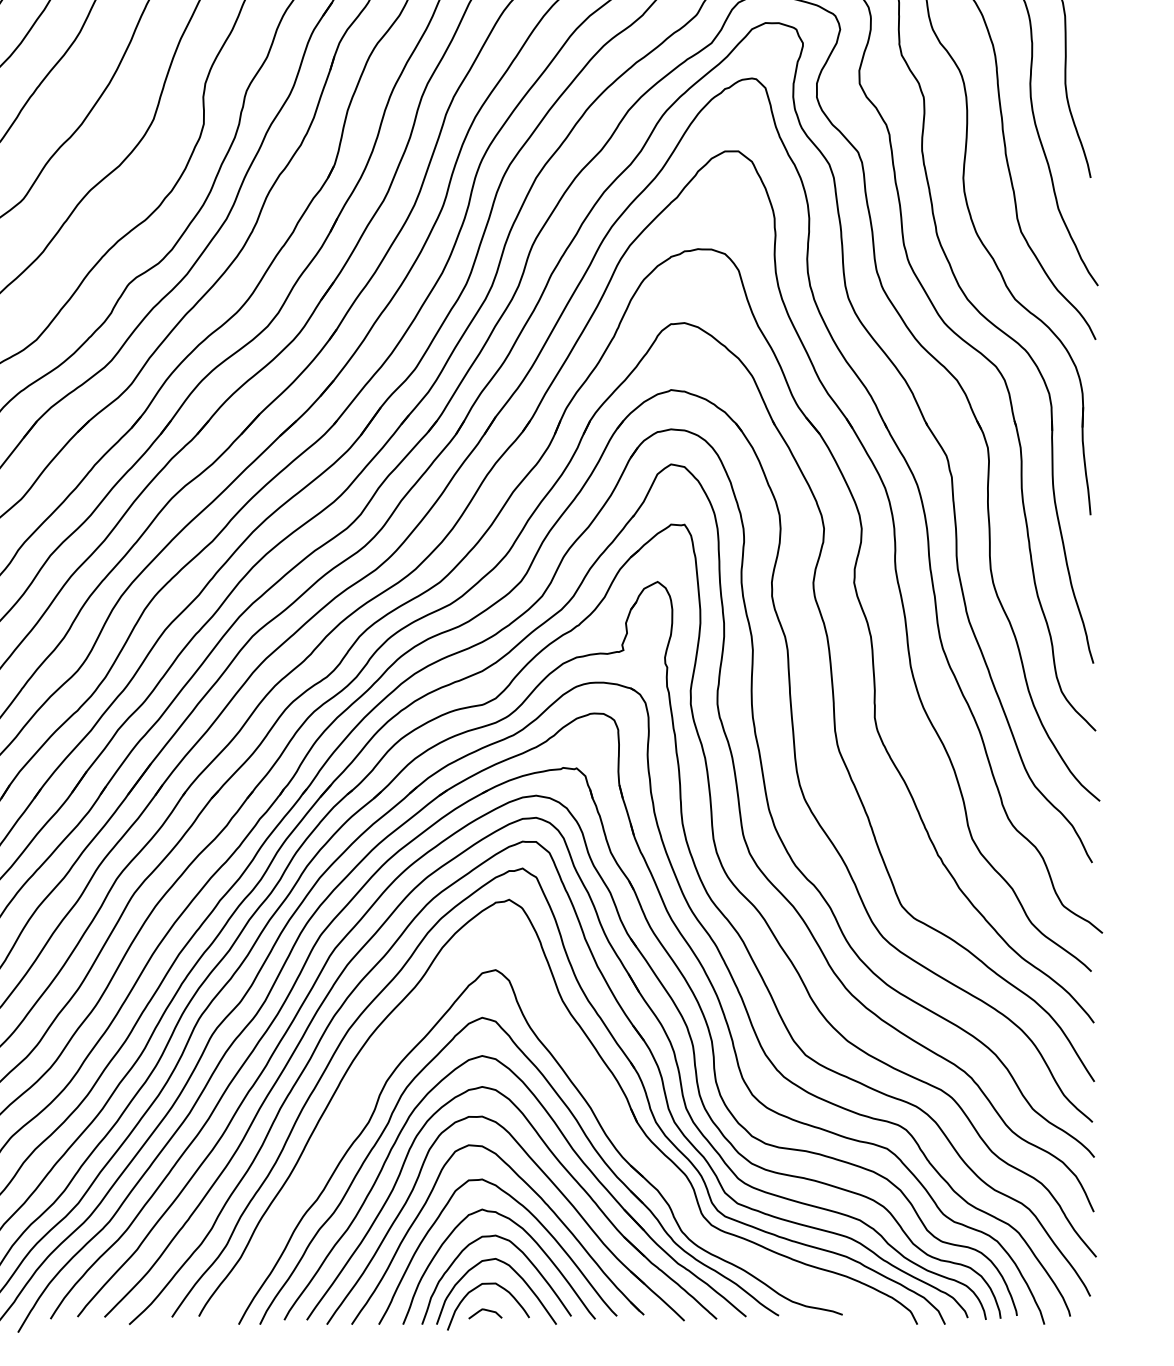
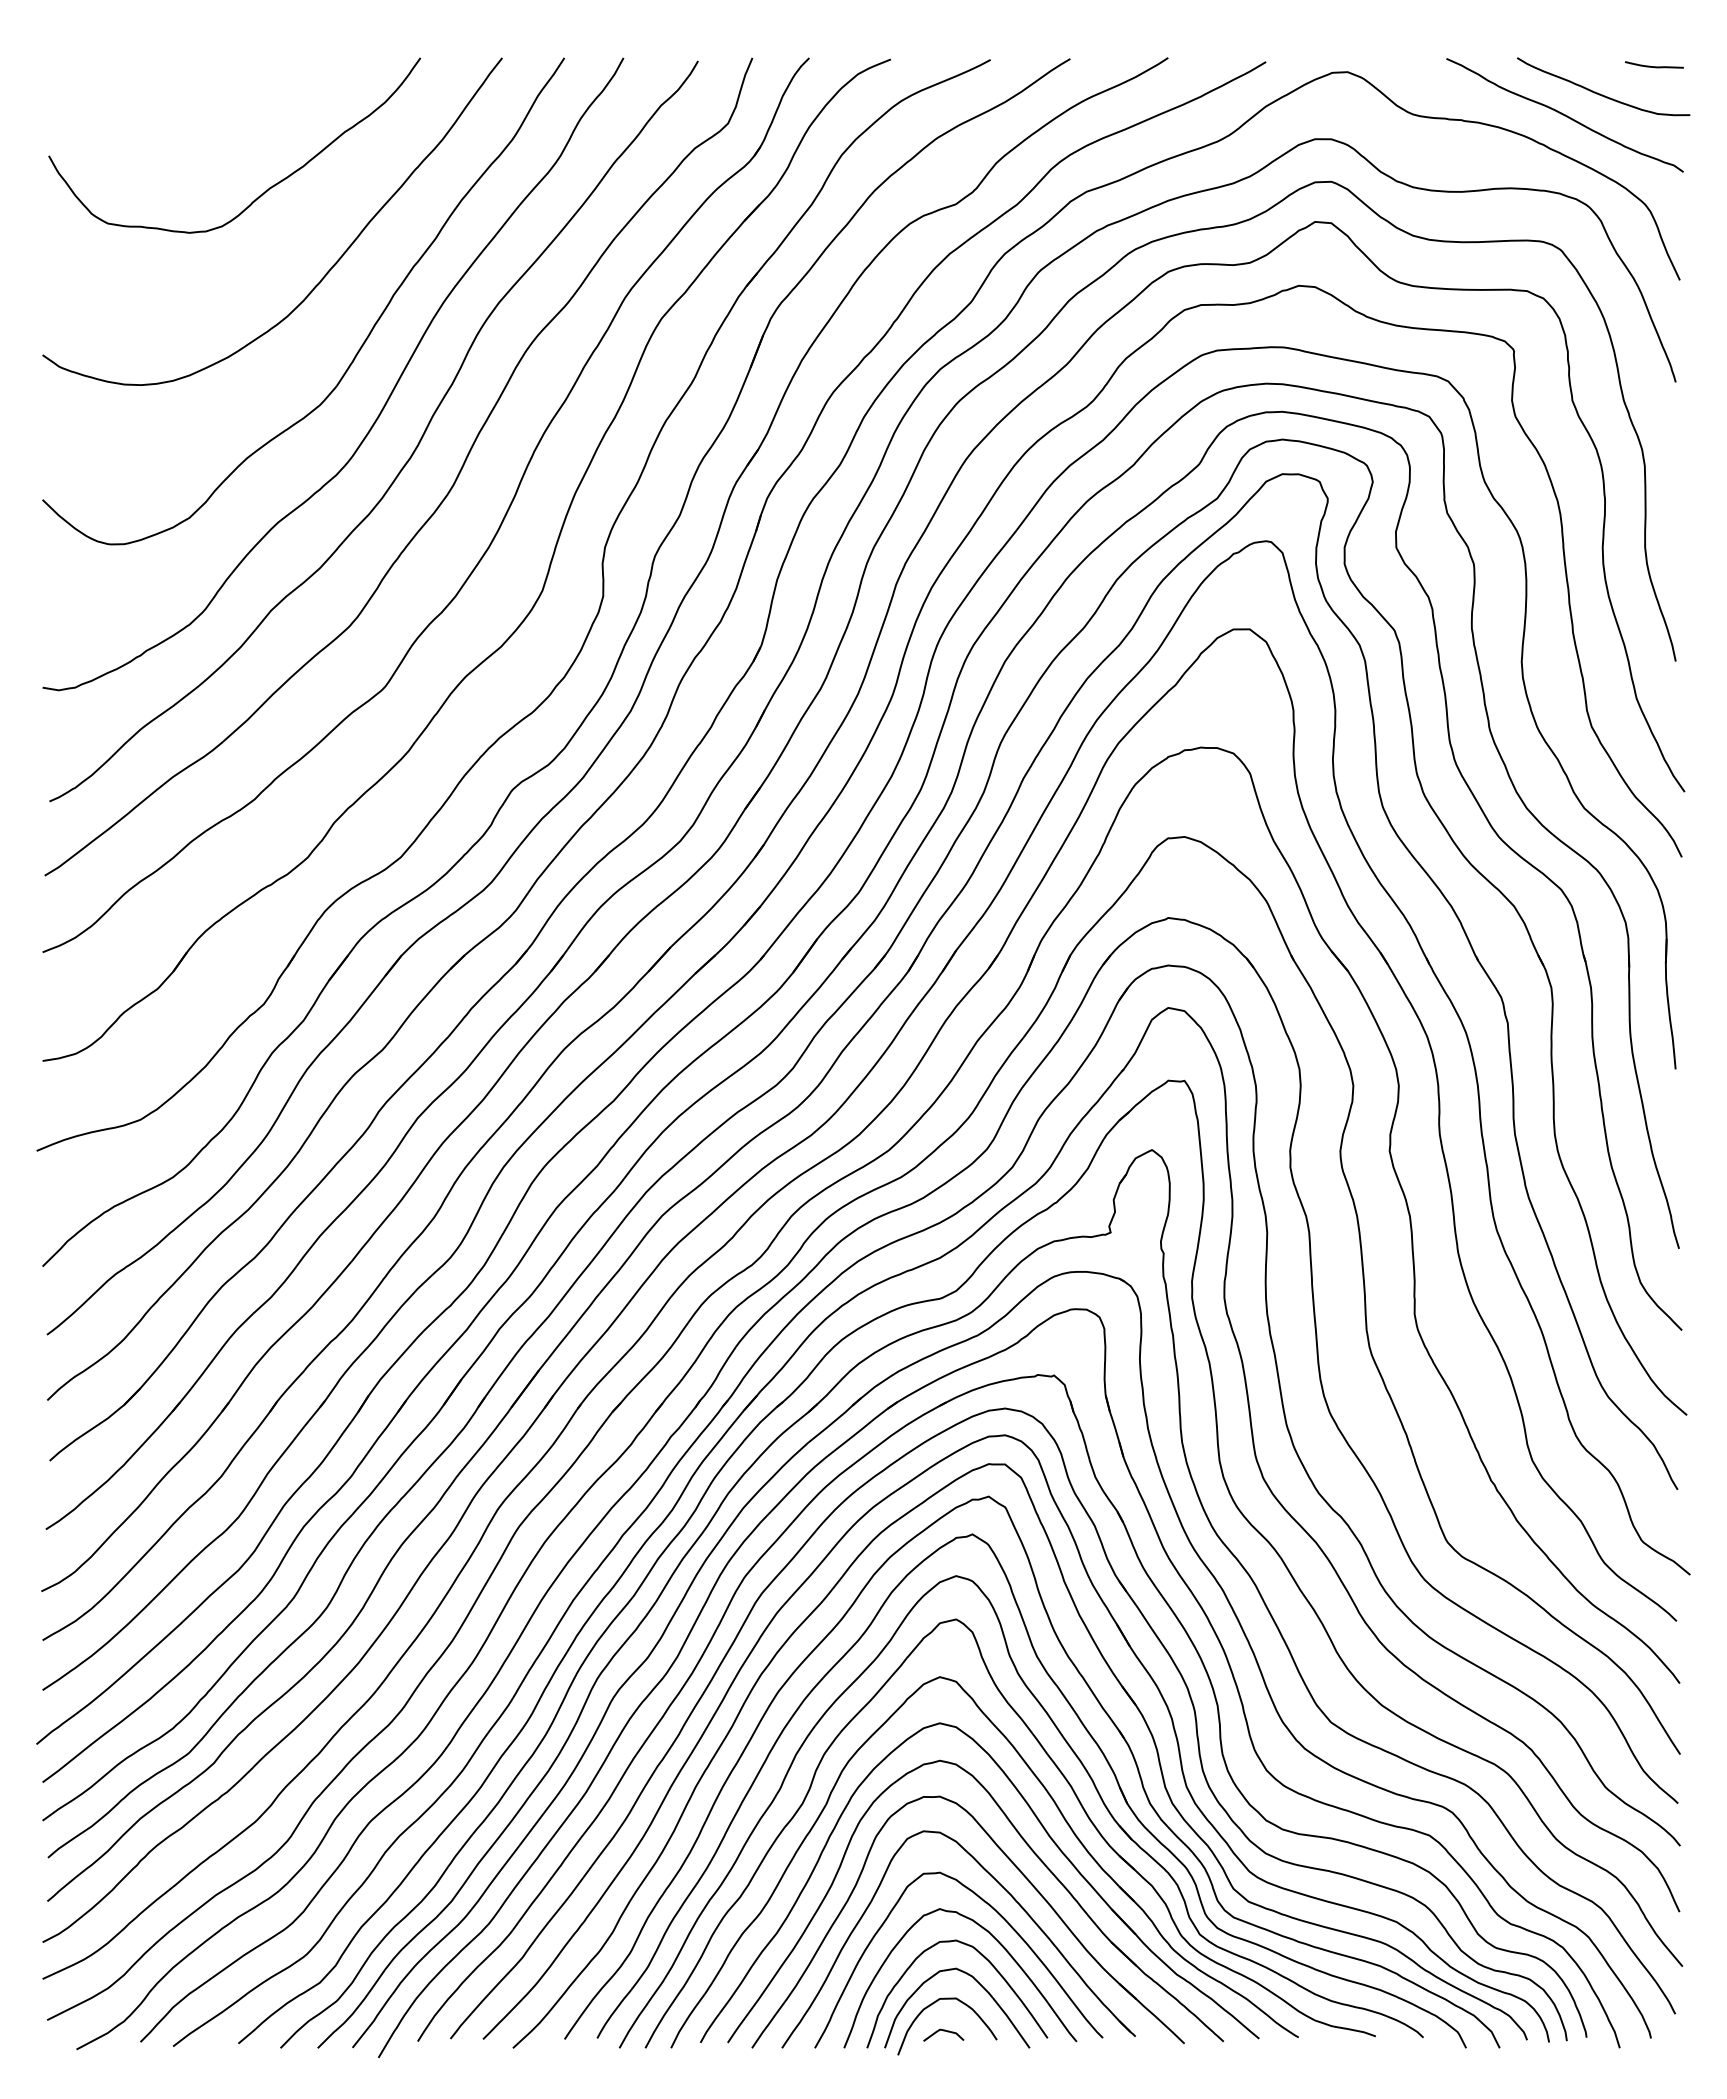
part: (604, 1098) -> (1087, 1774), added

